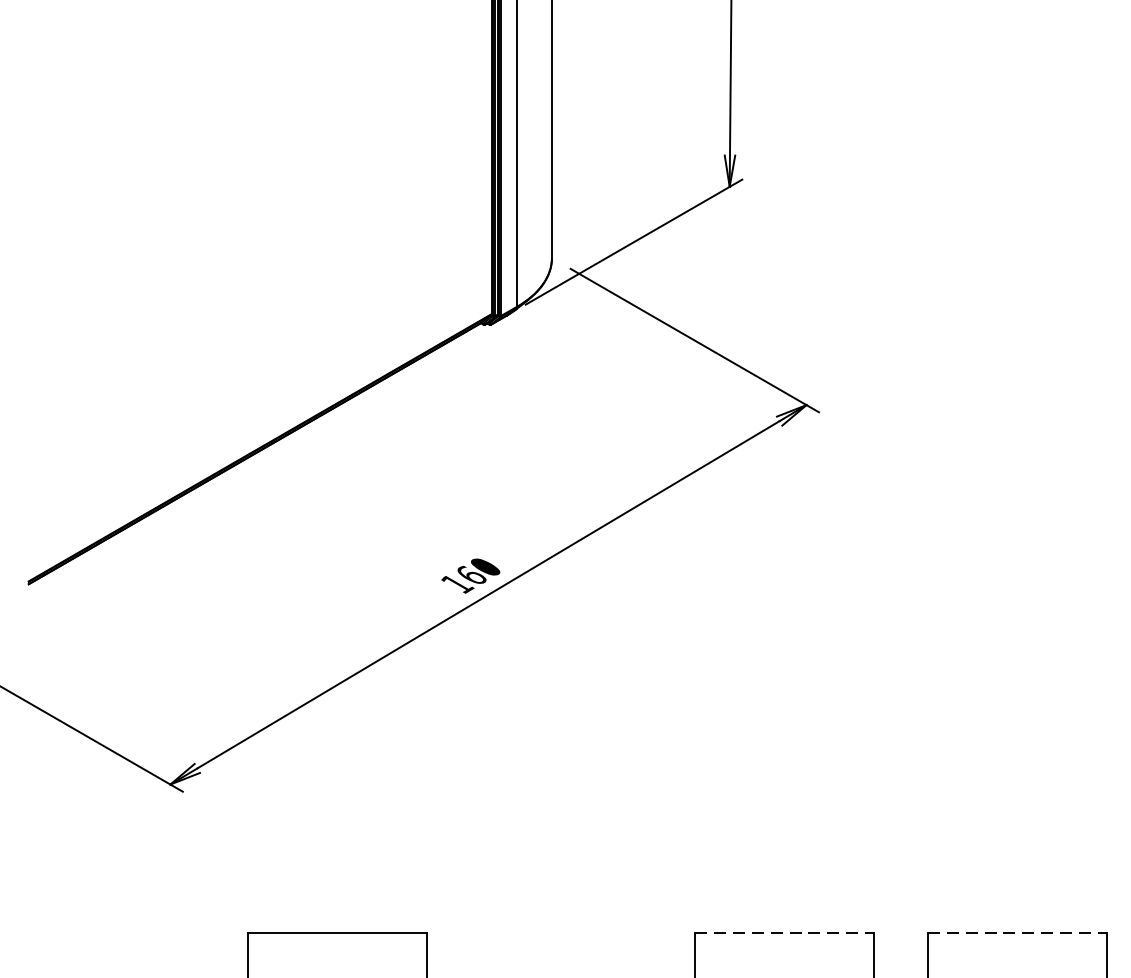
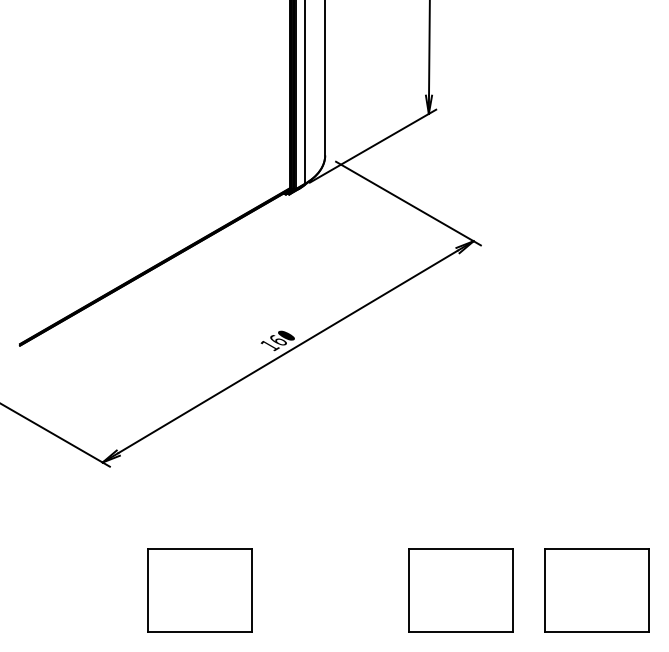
line: (785, 931) -> (461, 548), dashed -> solid
line: (1018, 931) -> (597, 548), dashed -> solid

